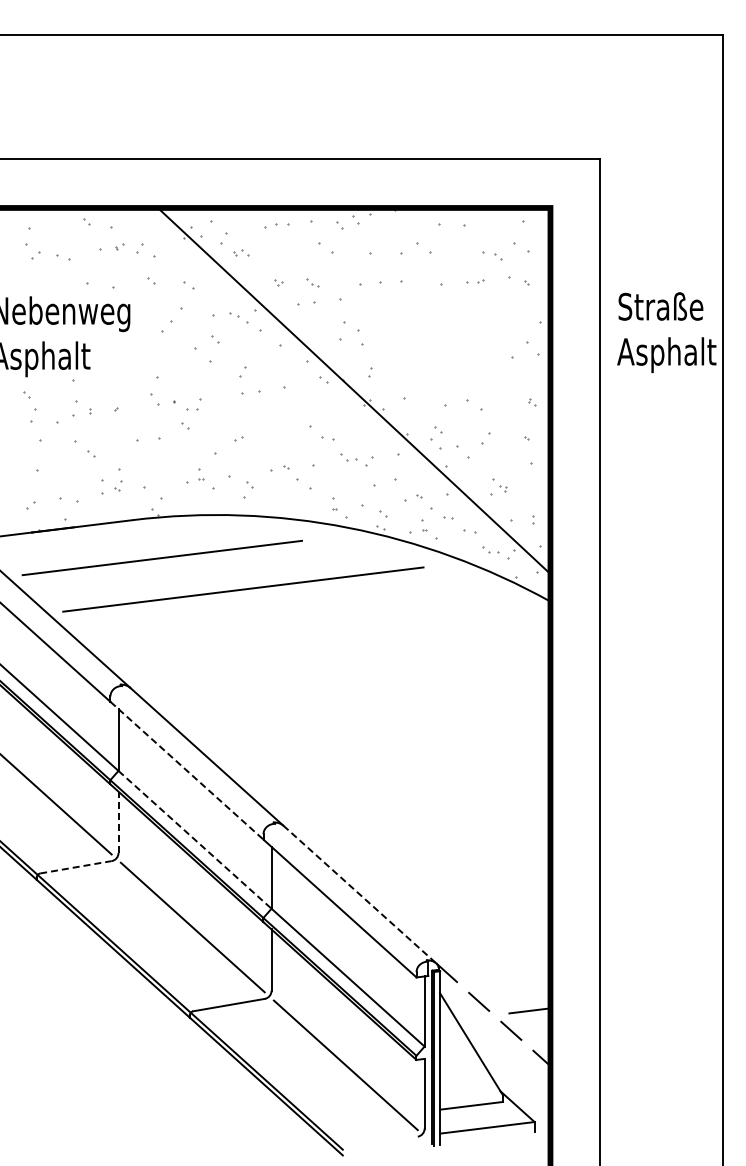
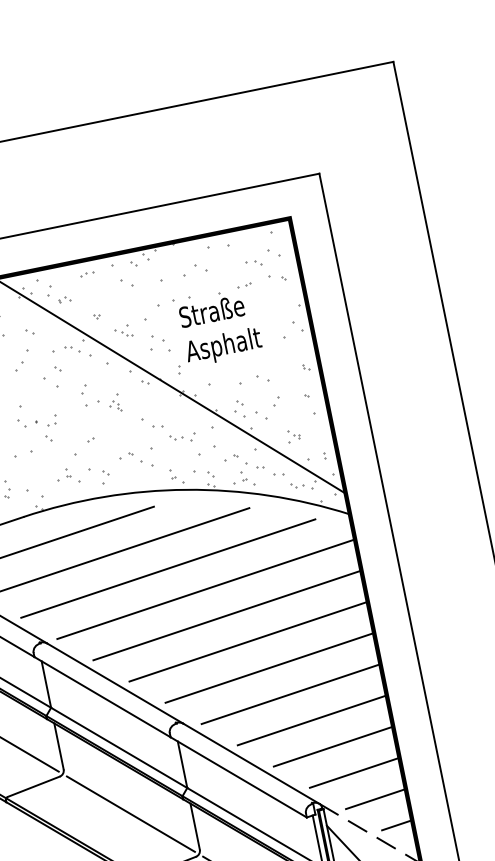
part: (277, 225) -> (87, 273), size x0.71
part: (312, 282) -> (126, 333), moved
text: (666, 332) -> (220, 330), moved
part: (278, 402) -> (115, 406), added
line: (303, 623) -> (167, 568), added
line: (347, 659) -> (206, 588), added
line: (367, 698) -> (227, 615), added
line: (387, 737) -> (248, 641), added
line: (186, 770) -> (102, 697), dashed -> solid
line: (408, 776) -> (270, 667), added
line: (428, 815) -> (291, 693), added
line: (118, 822) -> (58, 746), dashed -> solid
line: (195, 839) -> (119, 747), dashed -> solid
line: (448, 854) -> (312, 720), added
line: (76, 867) -> (34, 786), dashed -> solid
line: (468, 893) -> (333, 746), added
line: (359, 894) -> (251, 763), dashed -> solid
line: (489, 932) -> (354, 772), added
line: (509, 971) -> (375, 798), added

